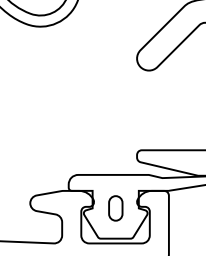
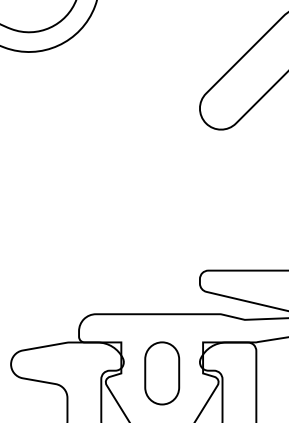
part: (115, 208) -> (161, 373), size x1.43

